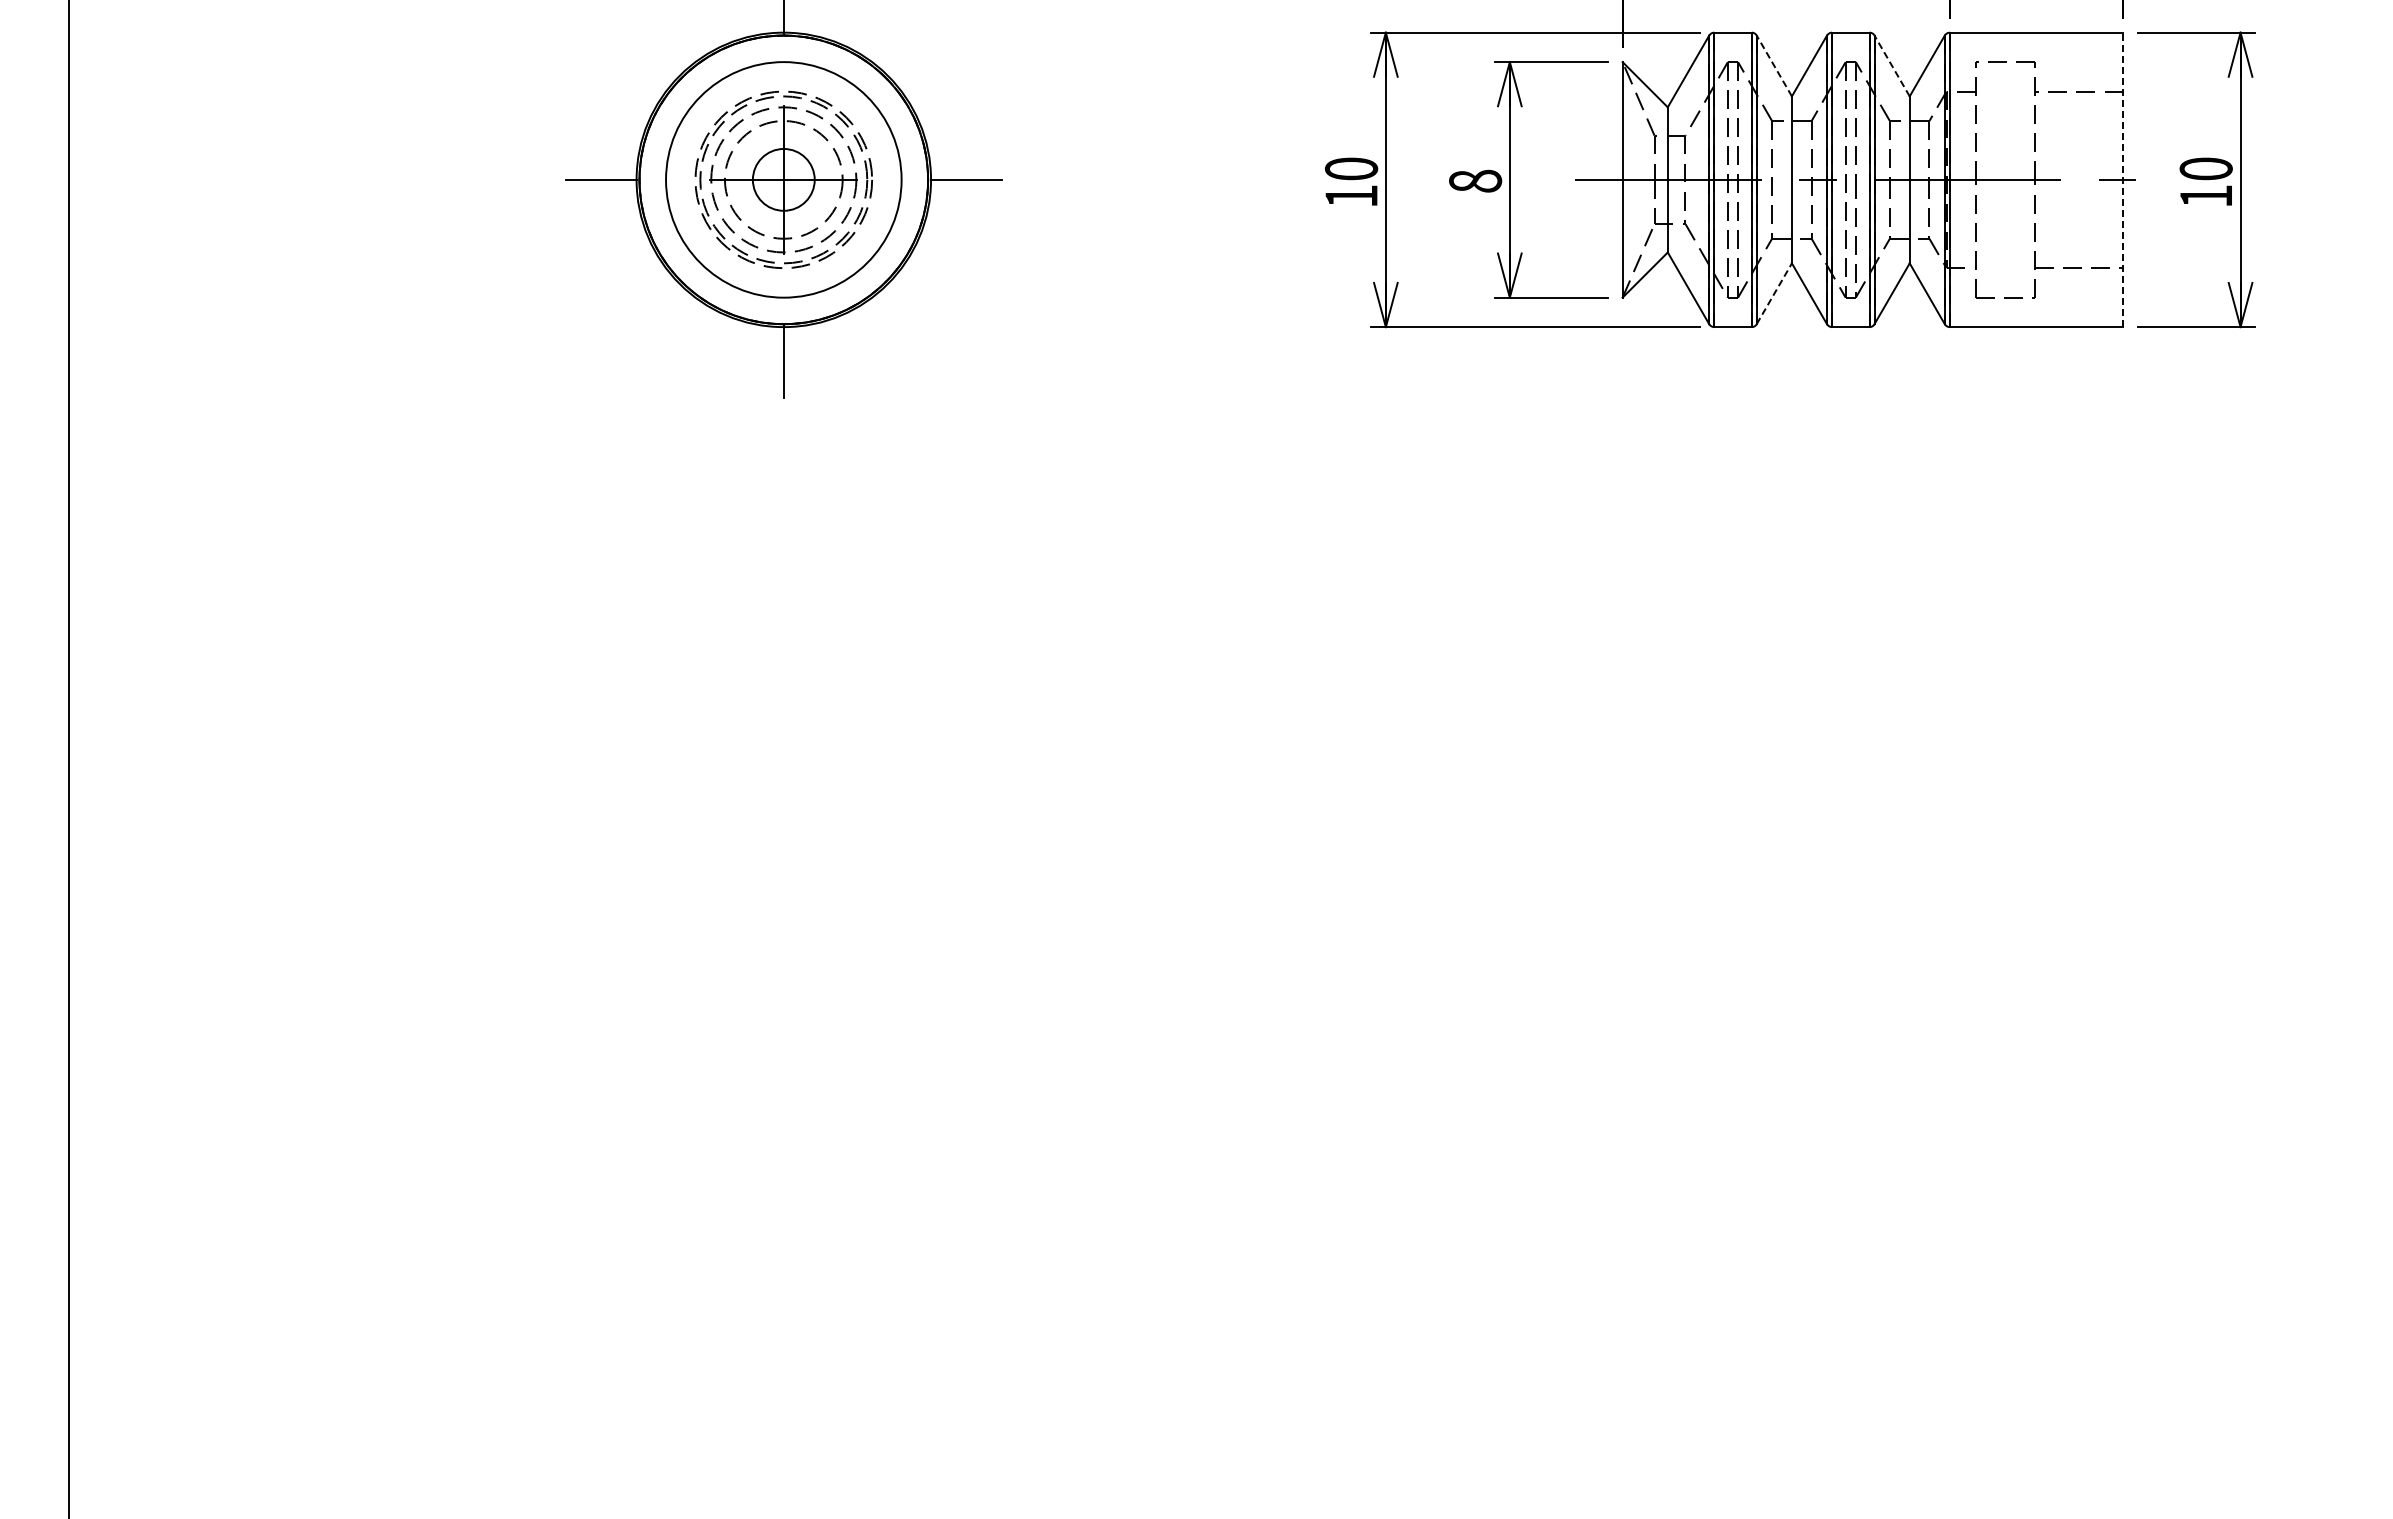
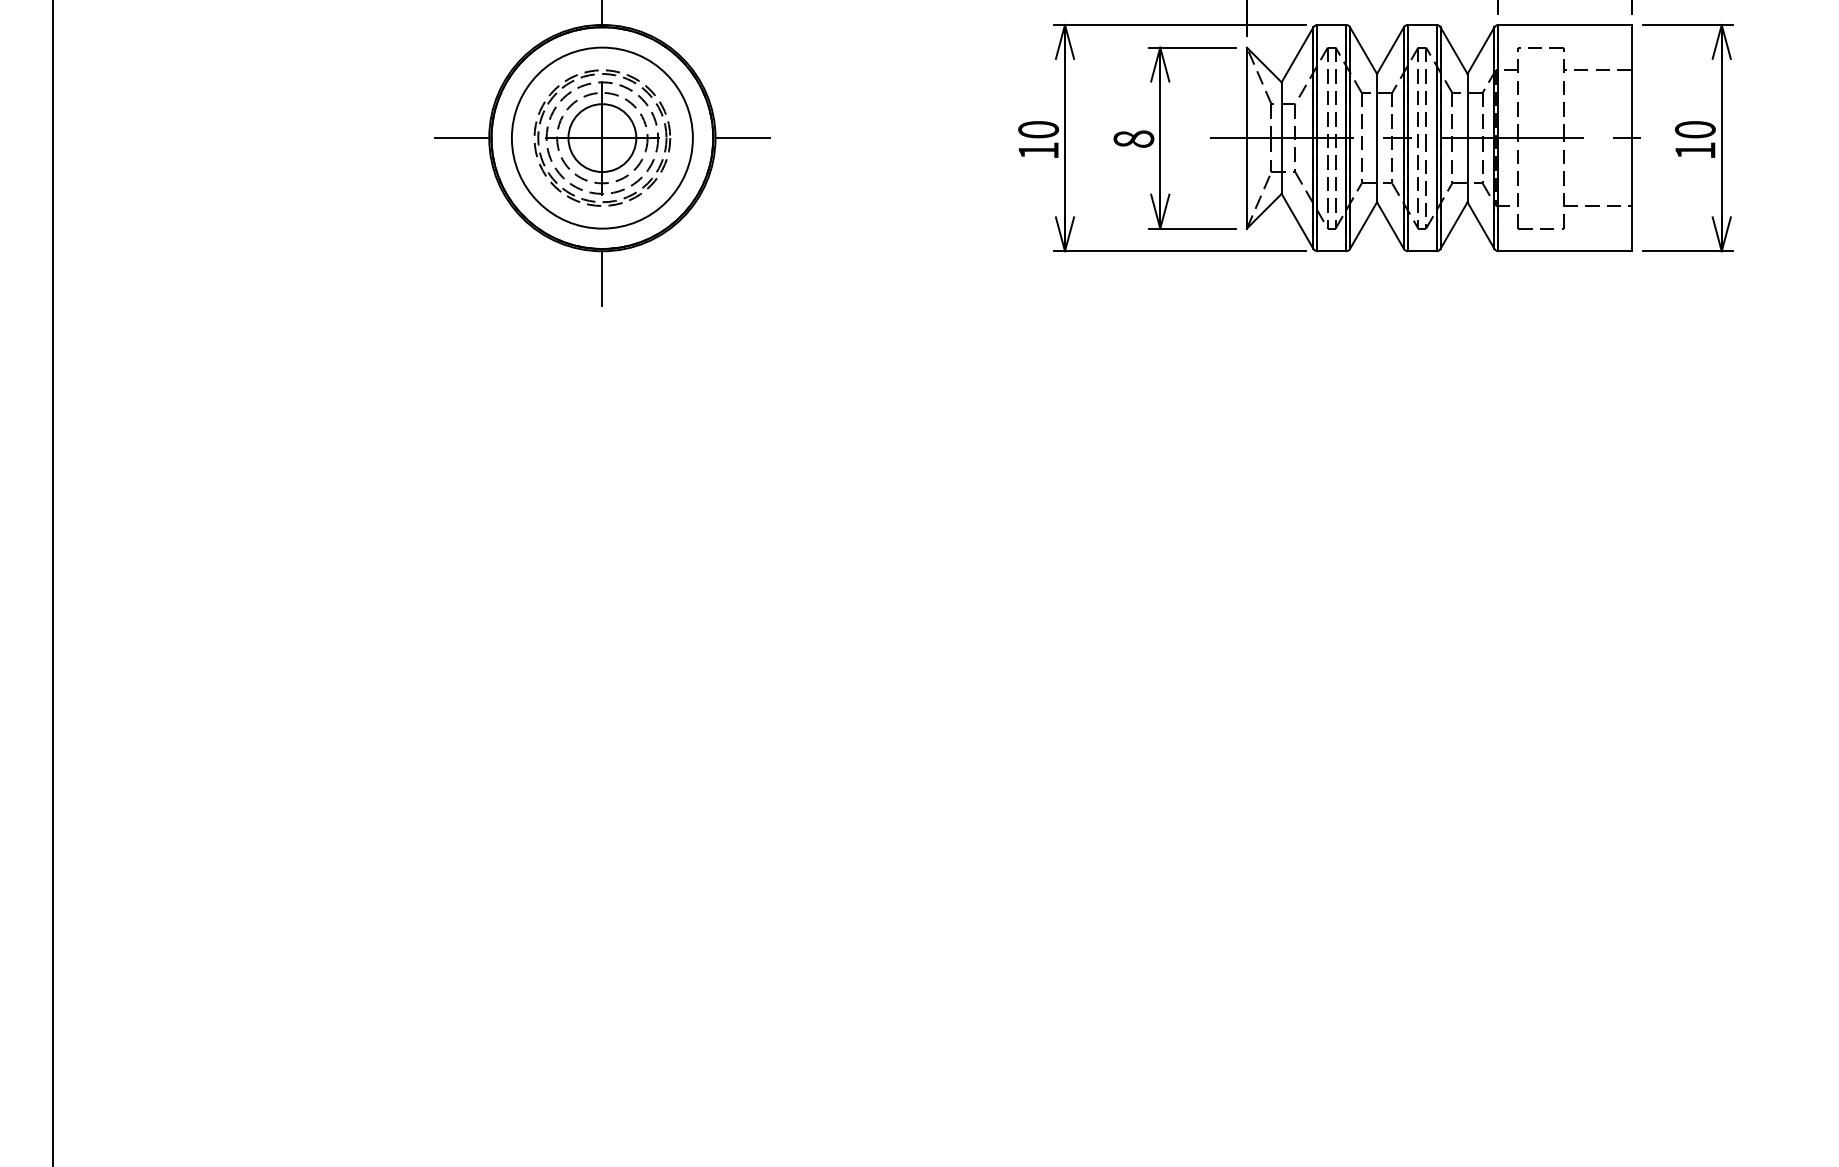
line: (1774, 65) -> (1363, 50), dashed -> solid
line: (1891, 65) -> (1453, 50), dashed -> solid
circle: (783, 179) -> (602, 137), size x1.43
line: (2123, 179) -> (1631, 137), dashed -> solid
line: (1774, 293) -> (1363, 225), dashed -> solid

